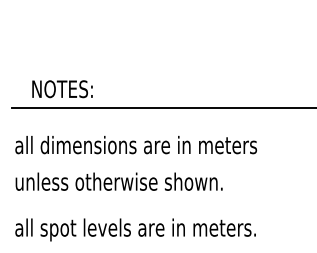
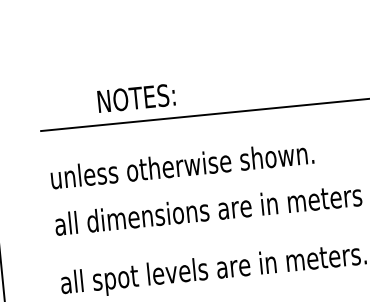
text: (62, 89) -> (136, 98), moved
text: (136, 144) -> (204, 162), all dimensions are in meters -> unless otherwise shown.
text: (136, 181) -> (208, 209), unless otherwise shown. -> all dimensions are in meters

